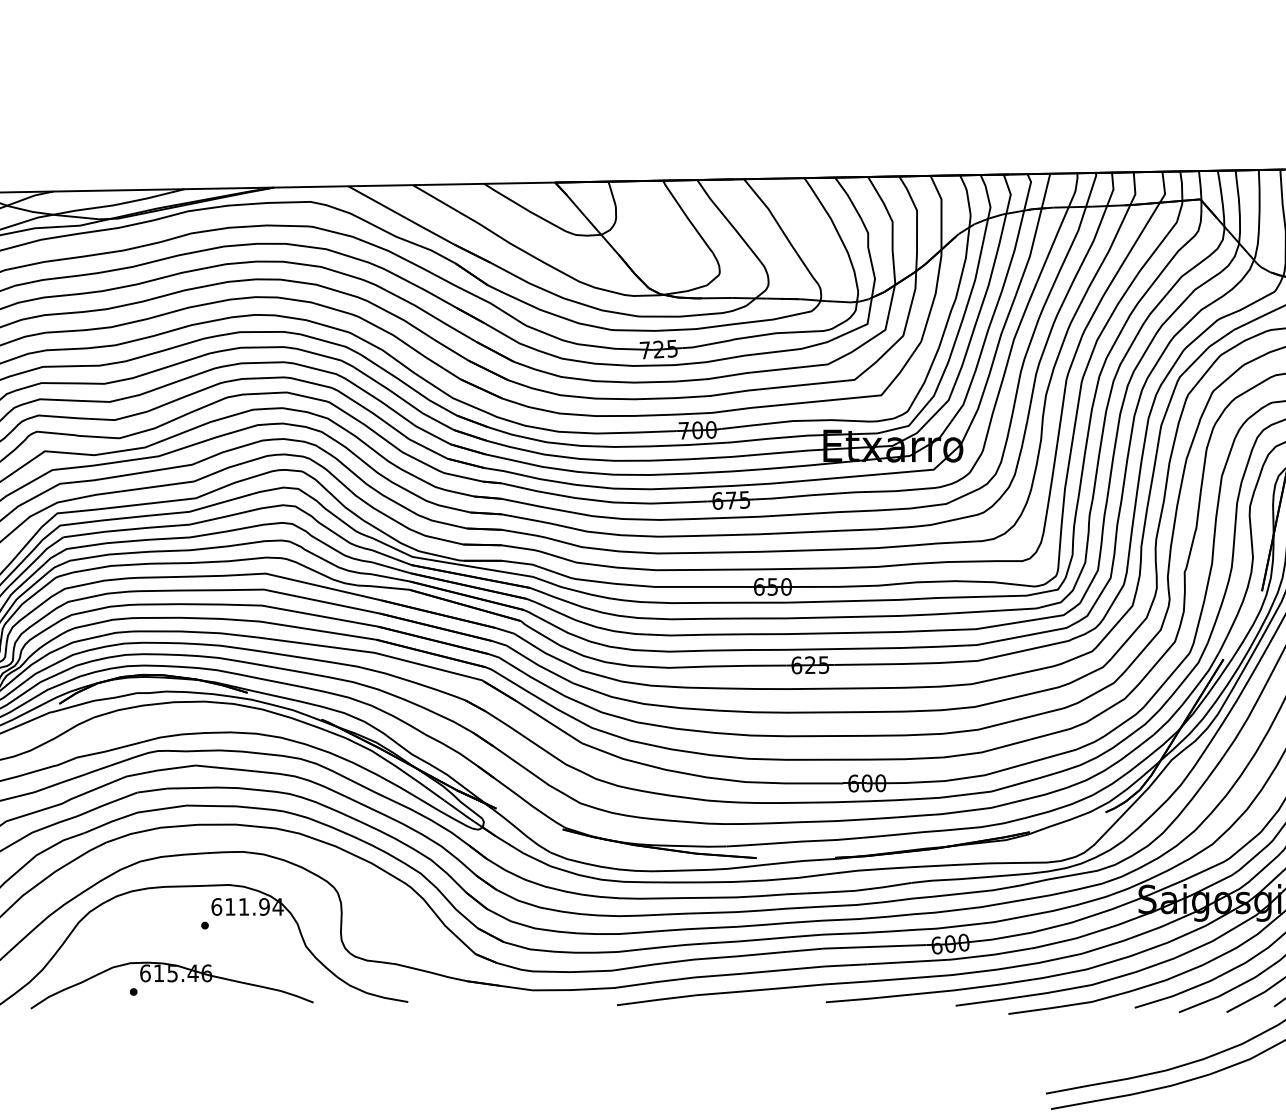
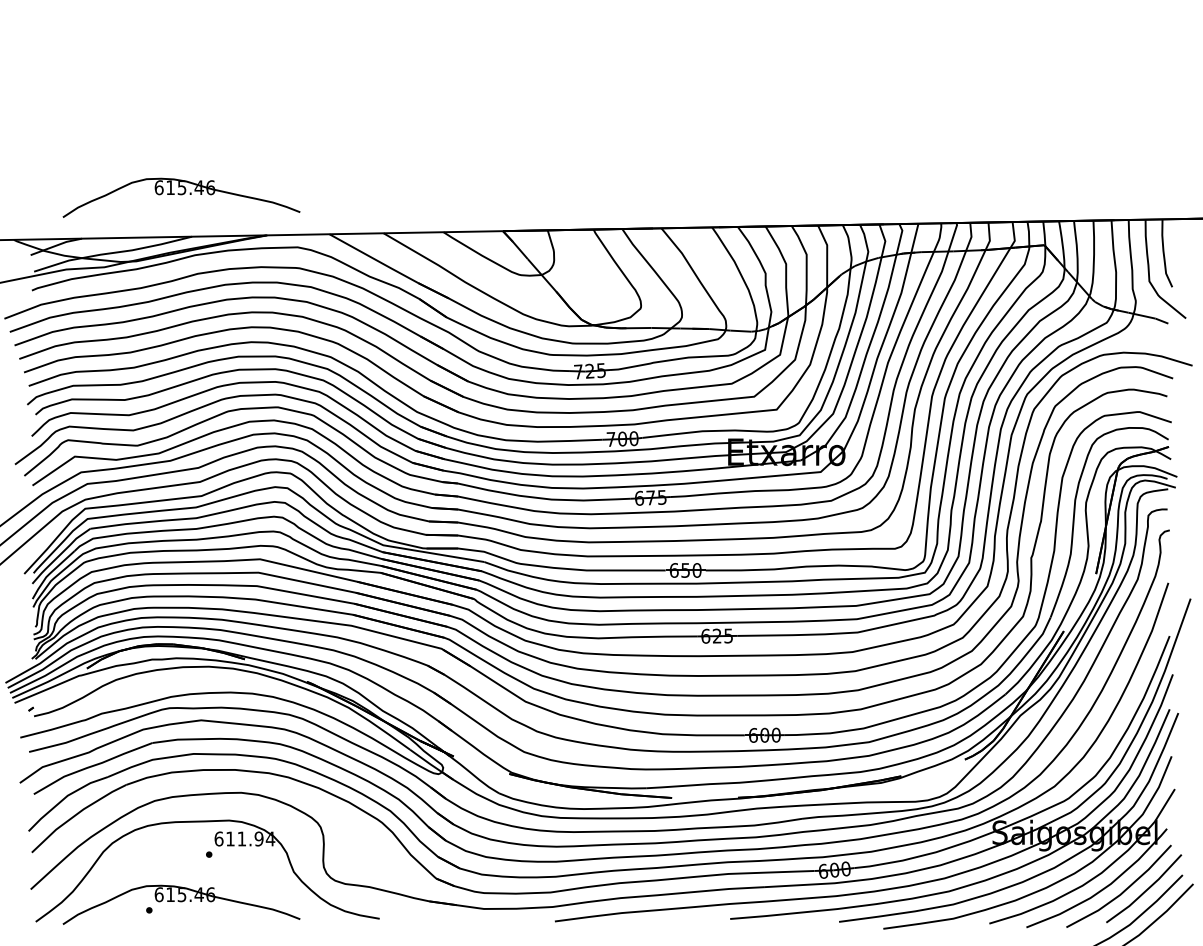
part: (172, 142) -> (181, 197), added

